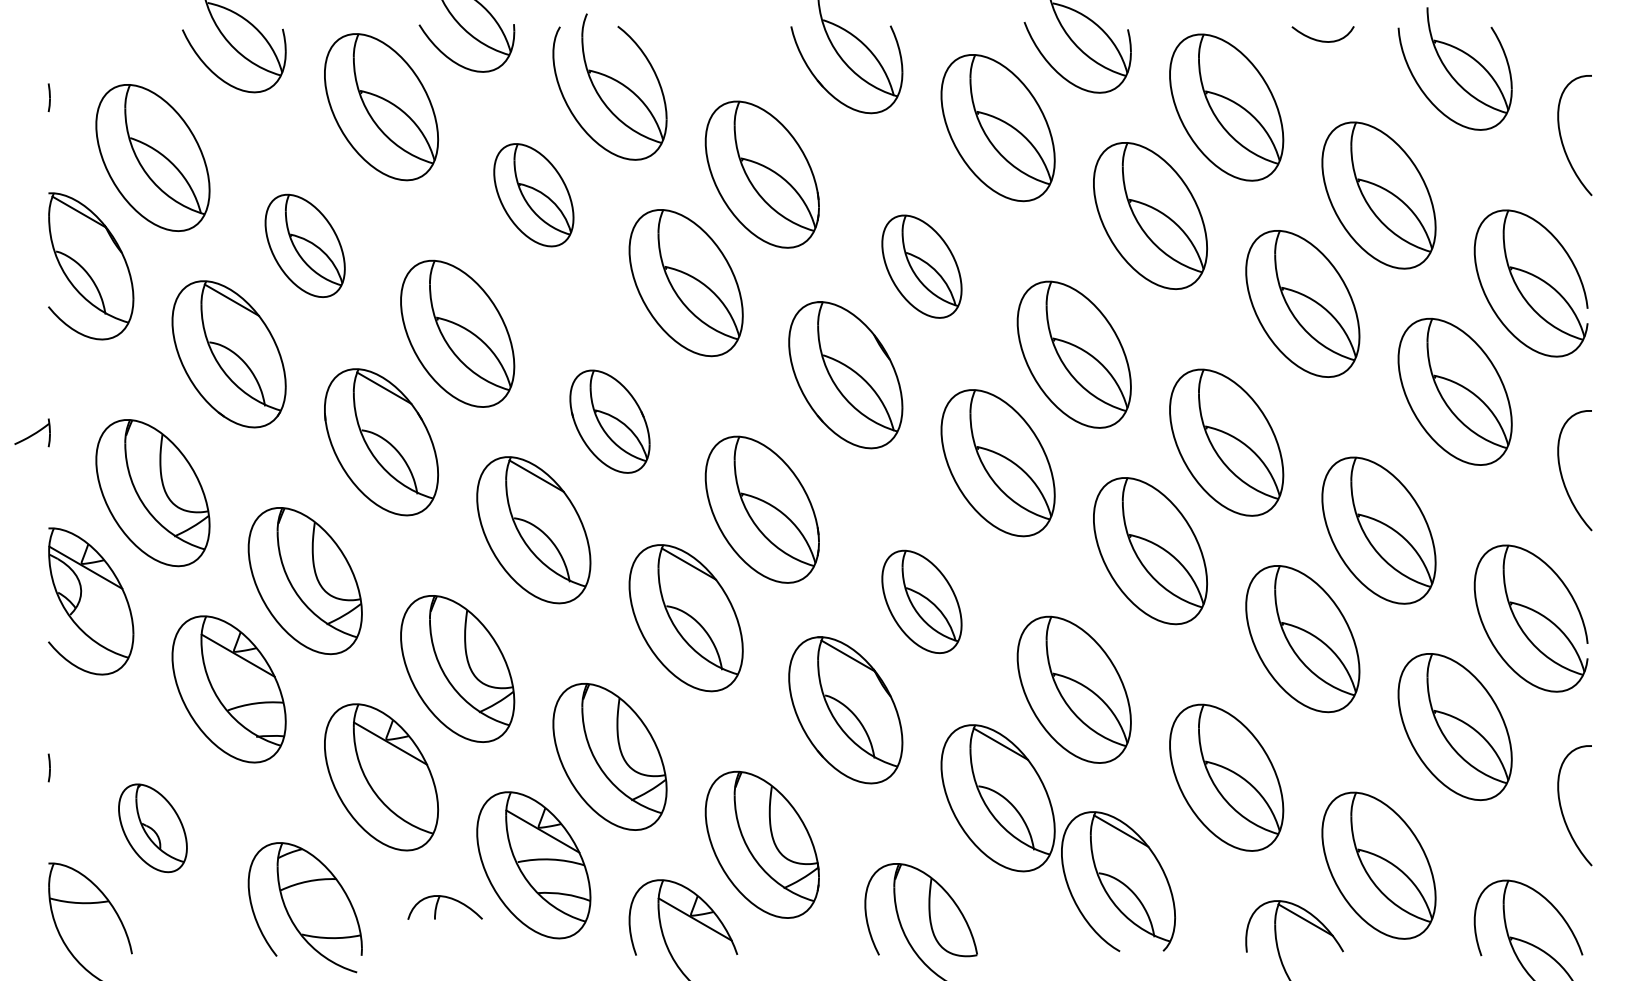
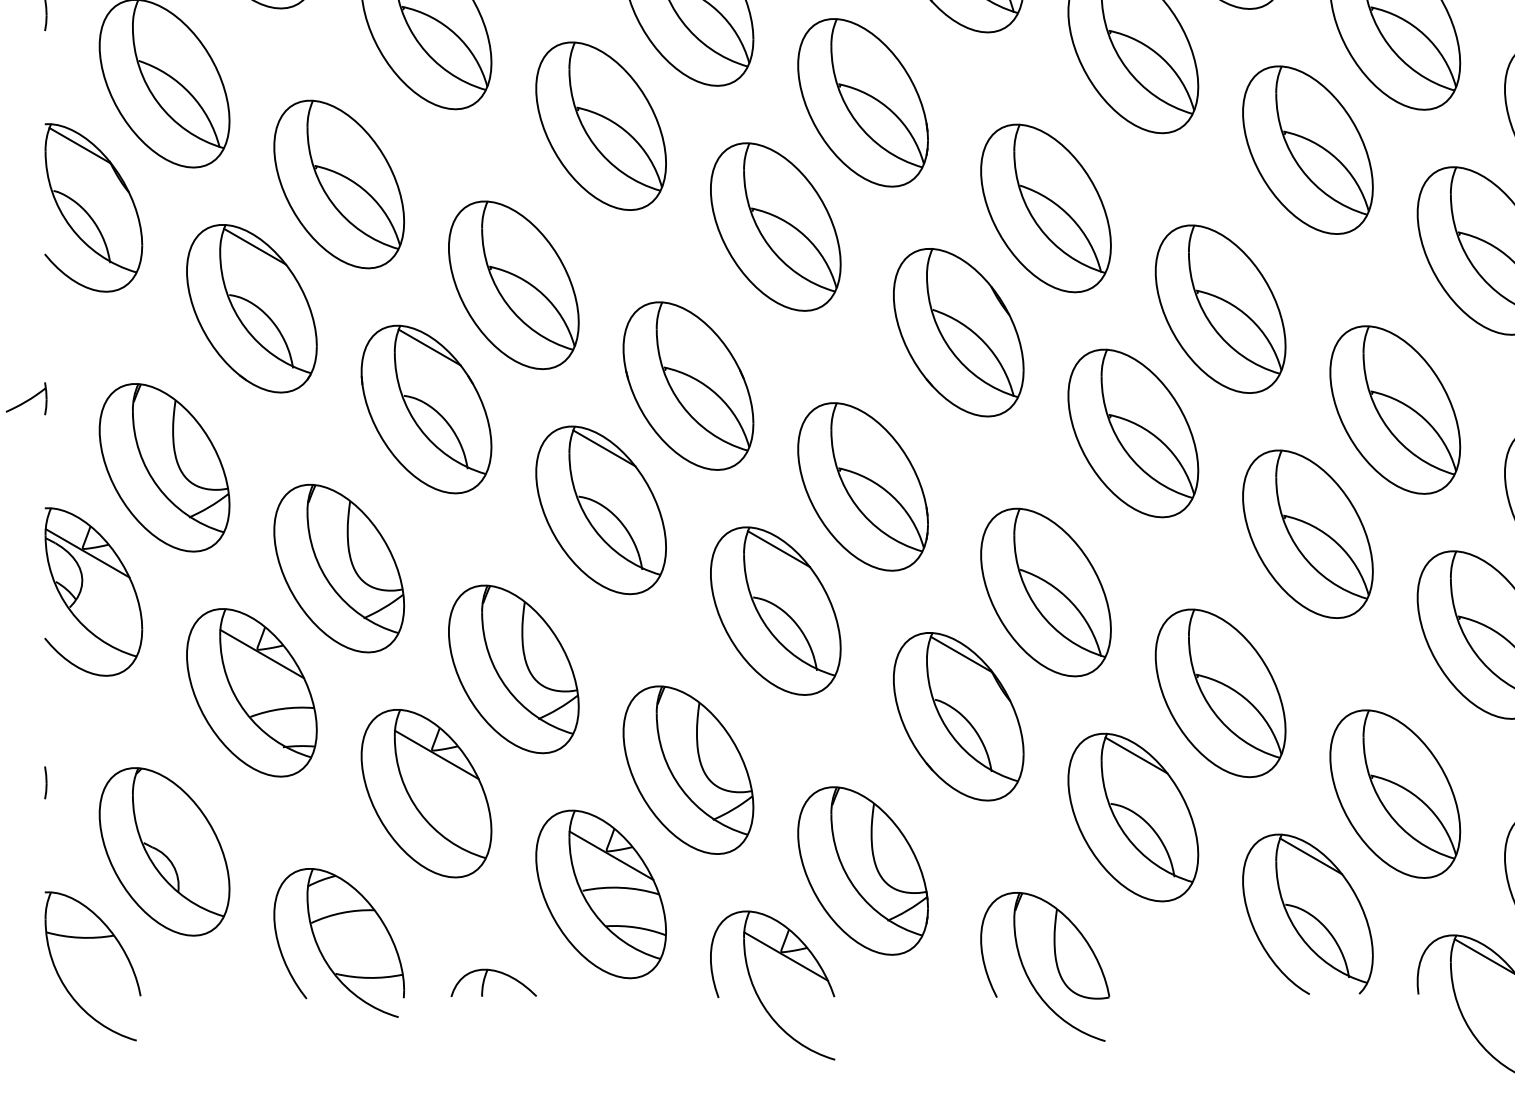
part: (533, 195) -> (600, 126), size x1.43
part: (304, 245) -> (338, 184), size x1.43
part: (921, 266) -> (1045, 208), size x1.43
part: (609, 421) -> (687, 385), size x1.43
part: (921, 601) -> (1045, 592), size x1.43
part: (152, 828) -> (164, 852), size x1.67
part: (1118, 881) -> (1307, 914), moved
part: (437, 907) -> (485, 982), moved

